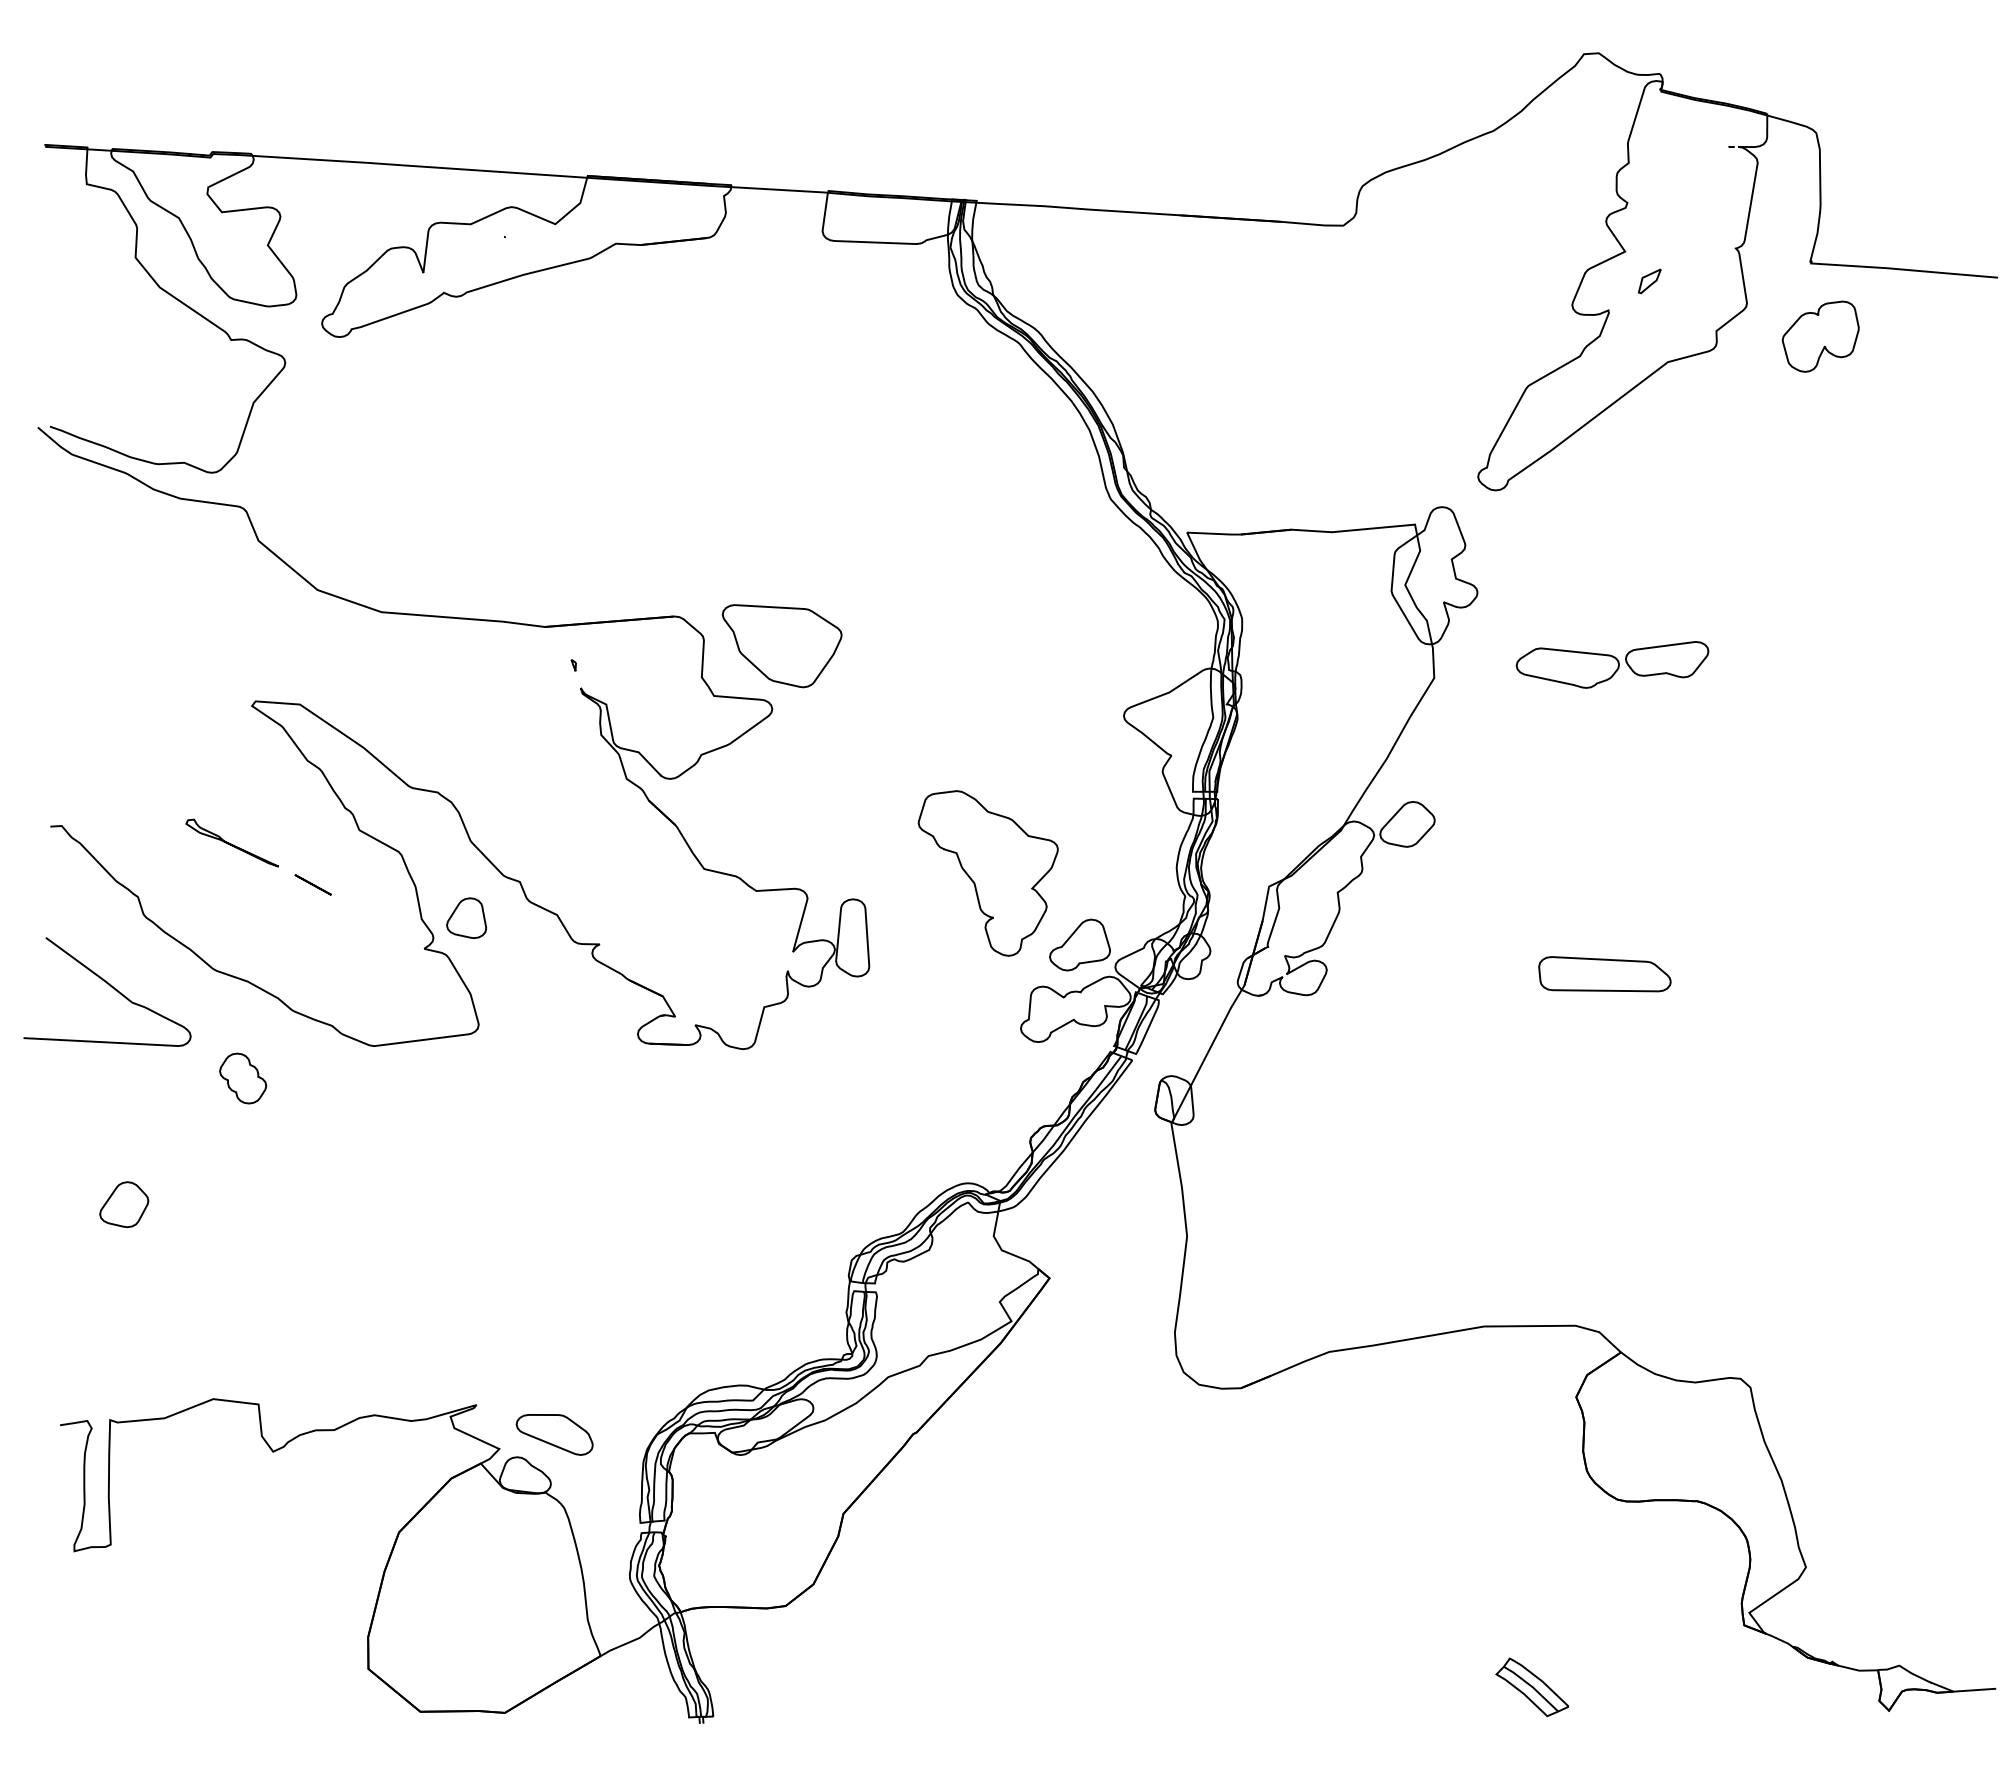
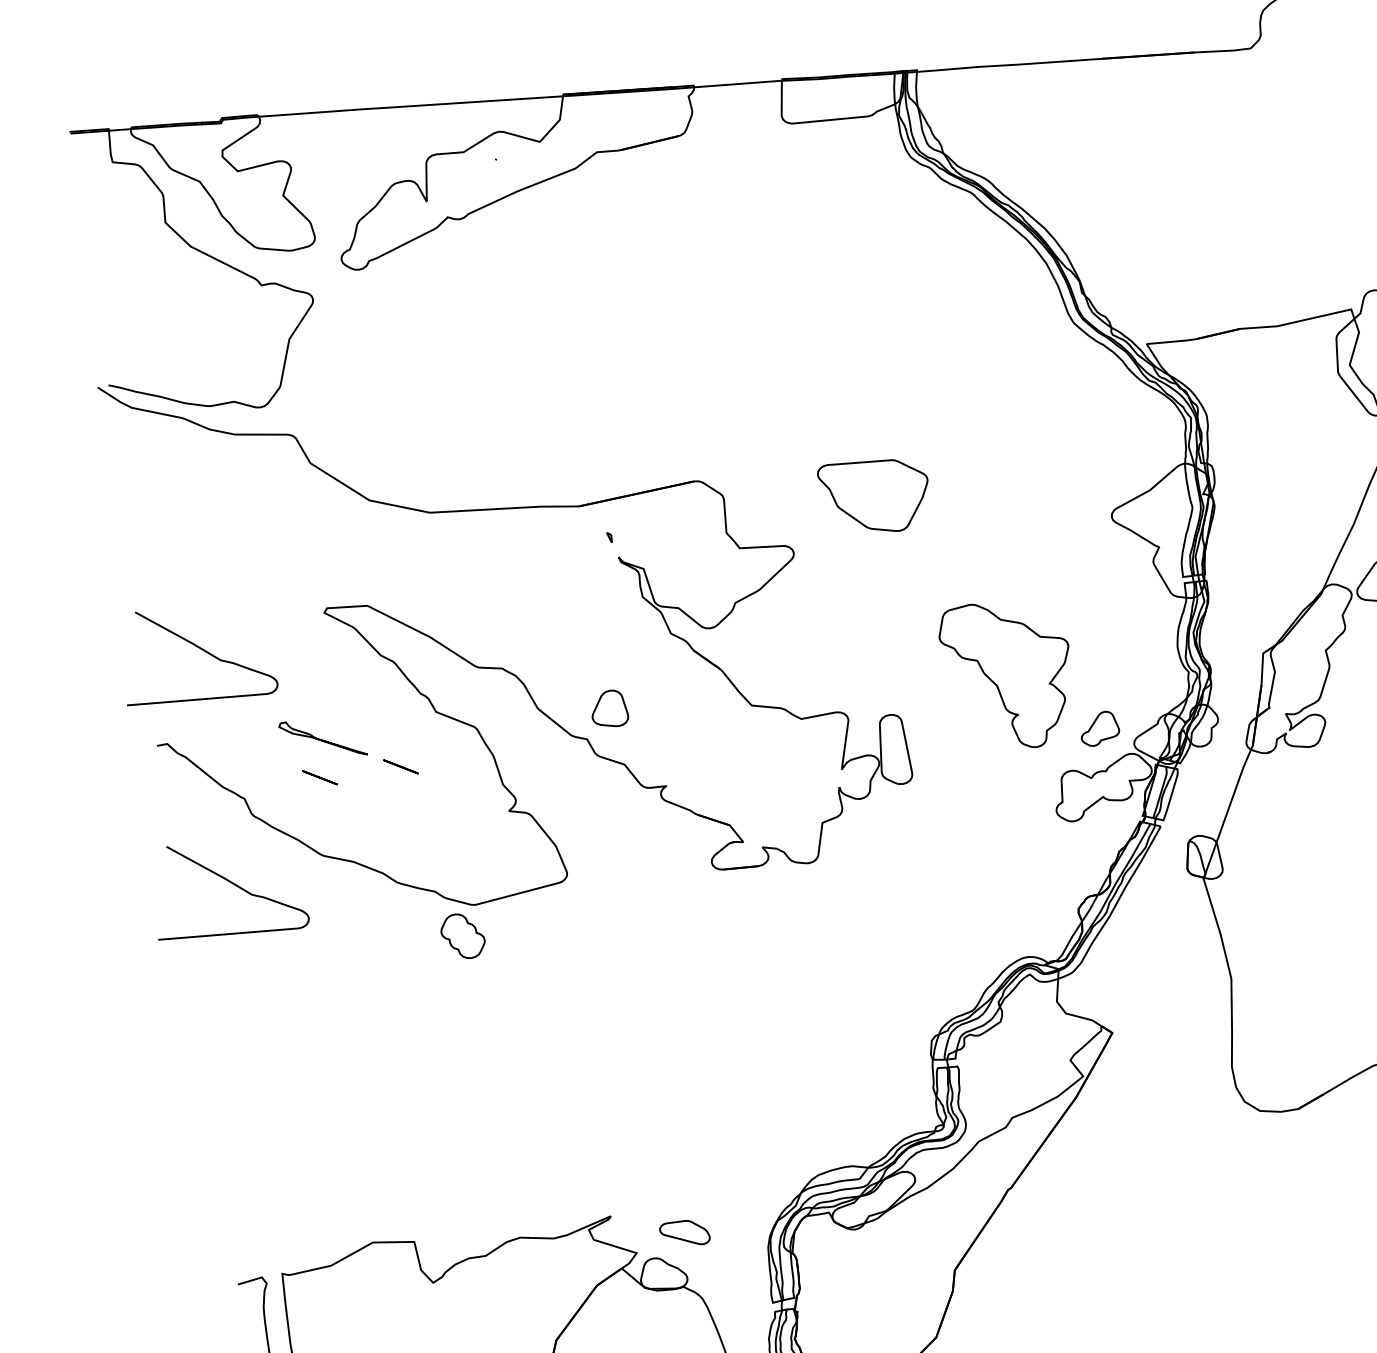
part: (781, 646) -> (874, 496), moved
curve: (111, 727) -> (200, 649), added
line: (222, 884) -> (319, 777), added
part: (466, 917) -> (609, 708), moved
part: (1079, 944) -> (1099, 728), size x0.7
part: (243, 1078) -> (463, 936), moved
part: (124, 1204) -> (269, 1077), removed
part: (554, 1434) -> (684, 1233), size x0.7

